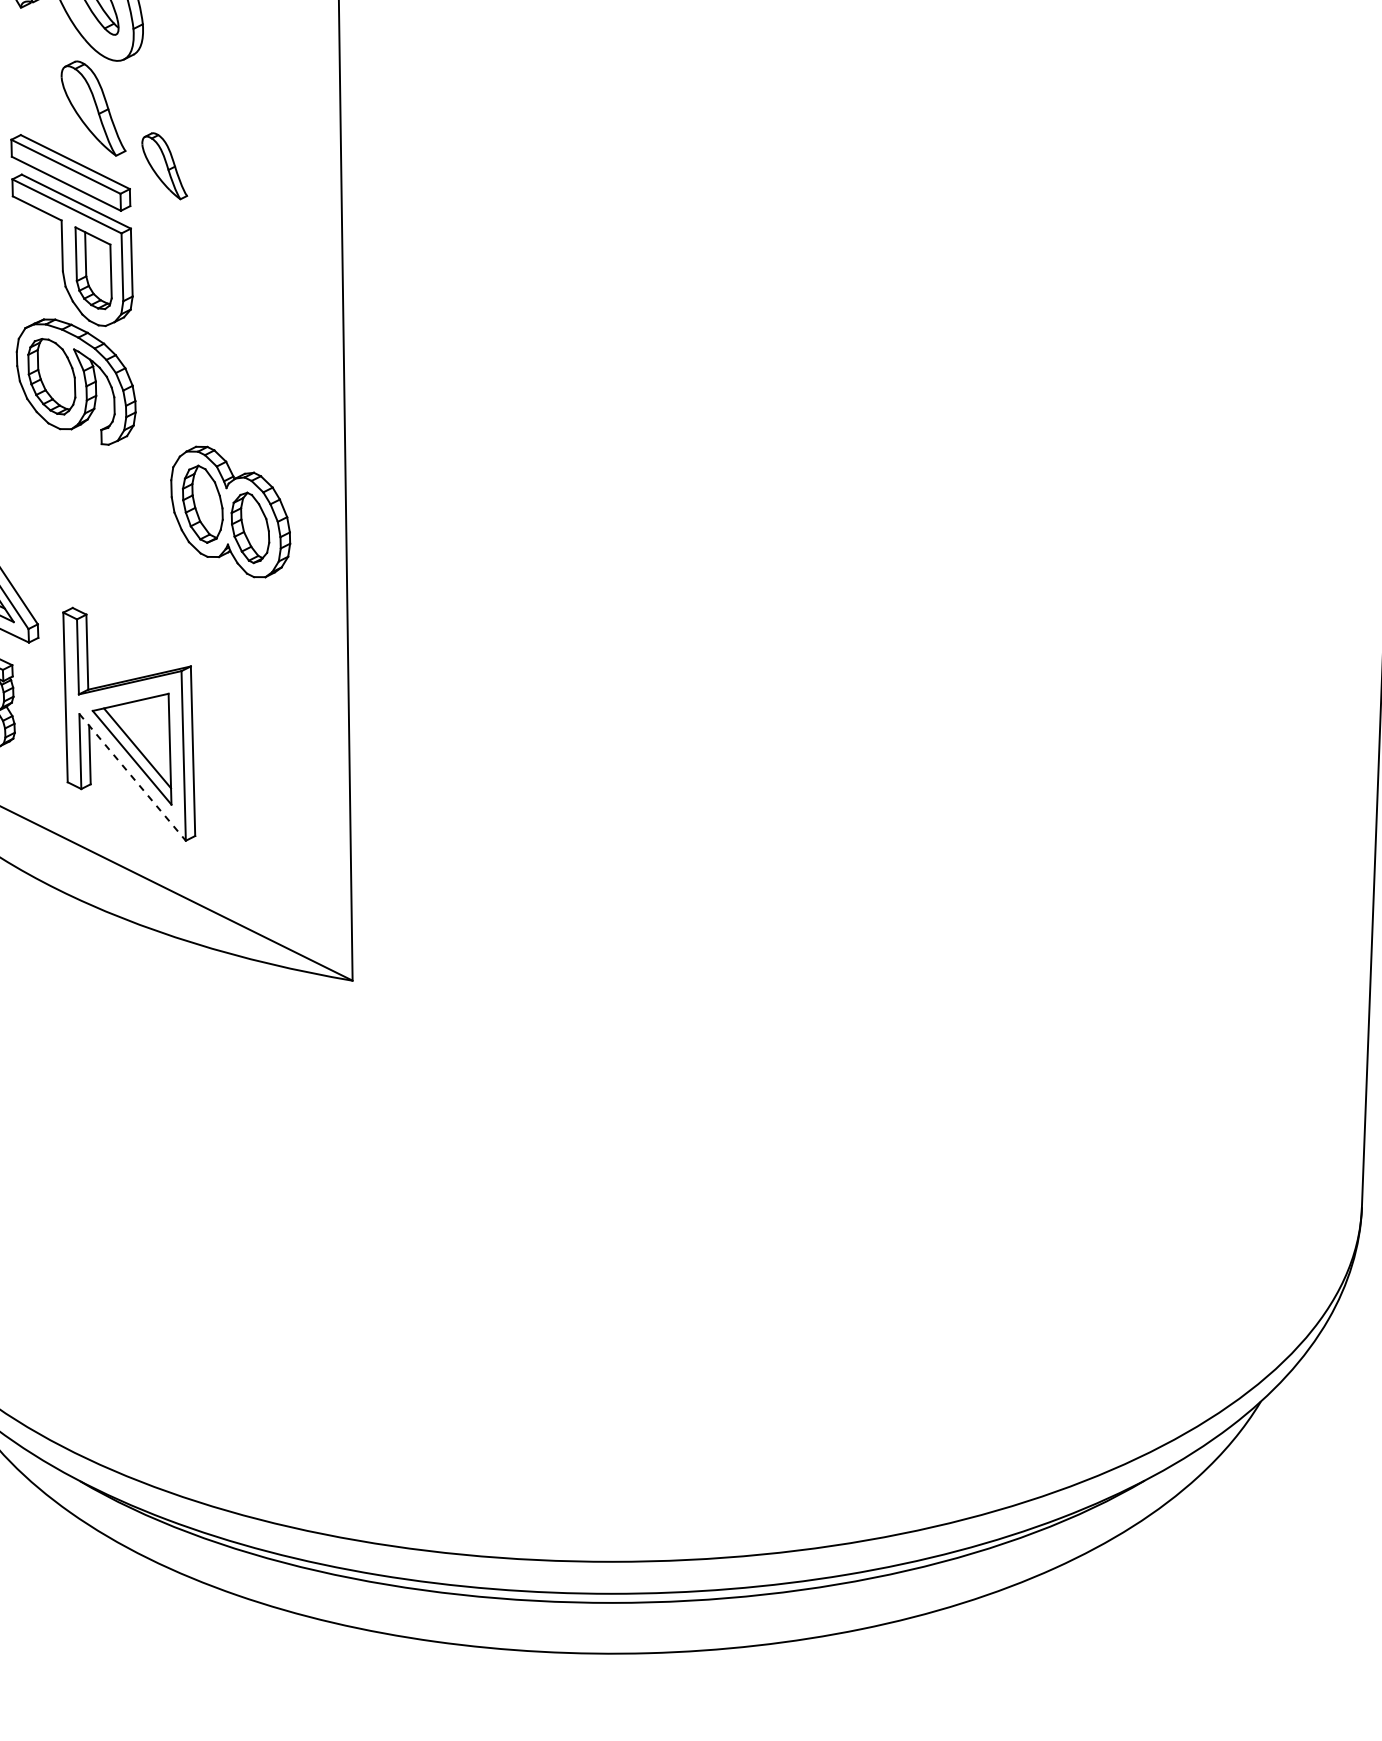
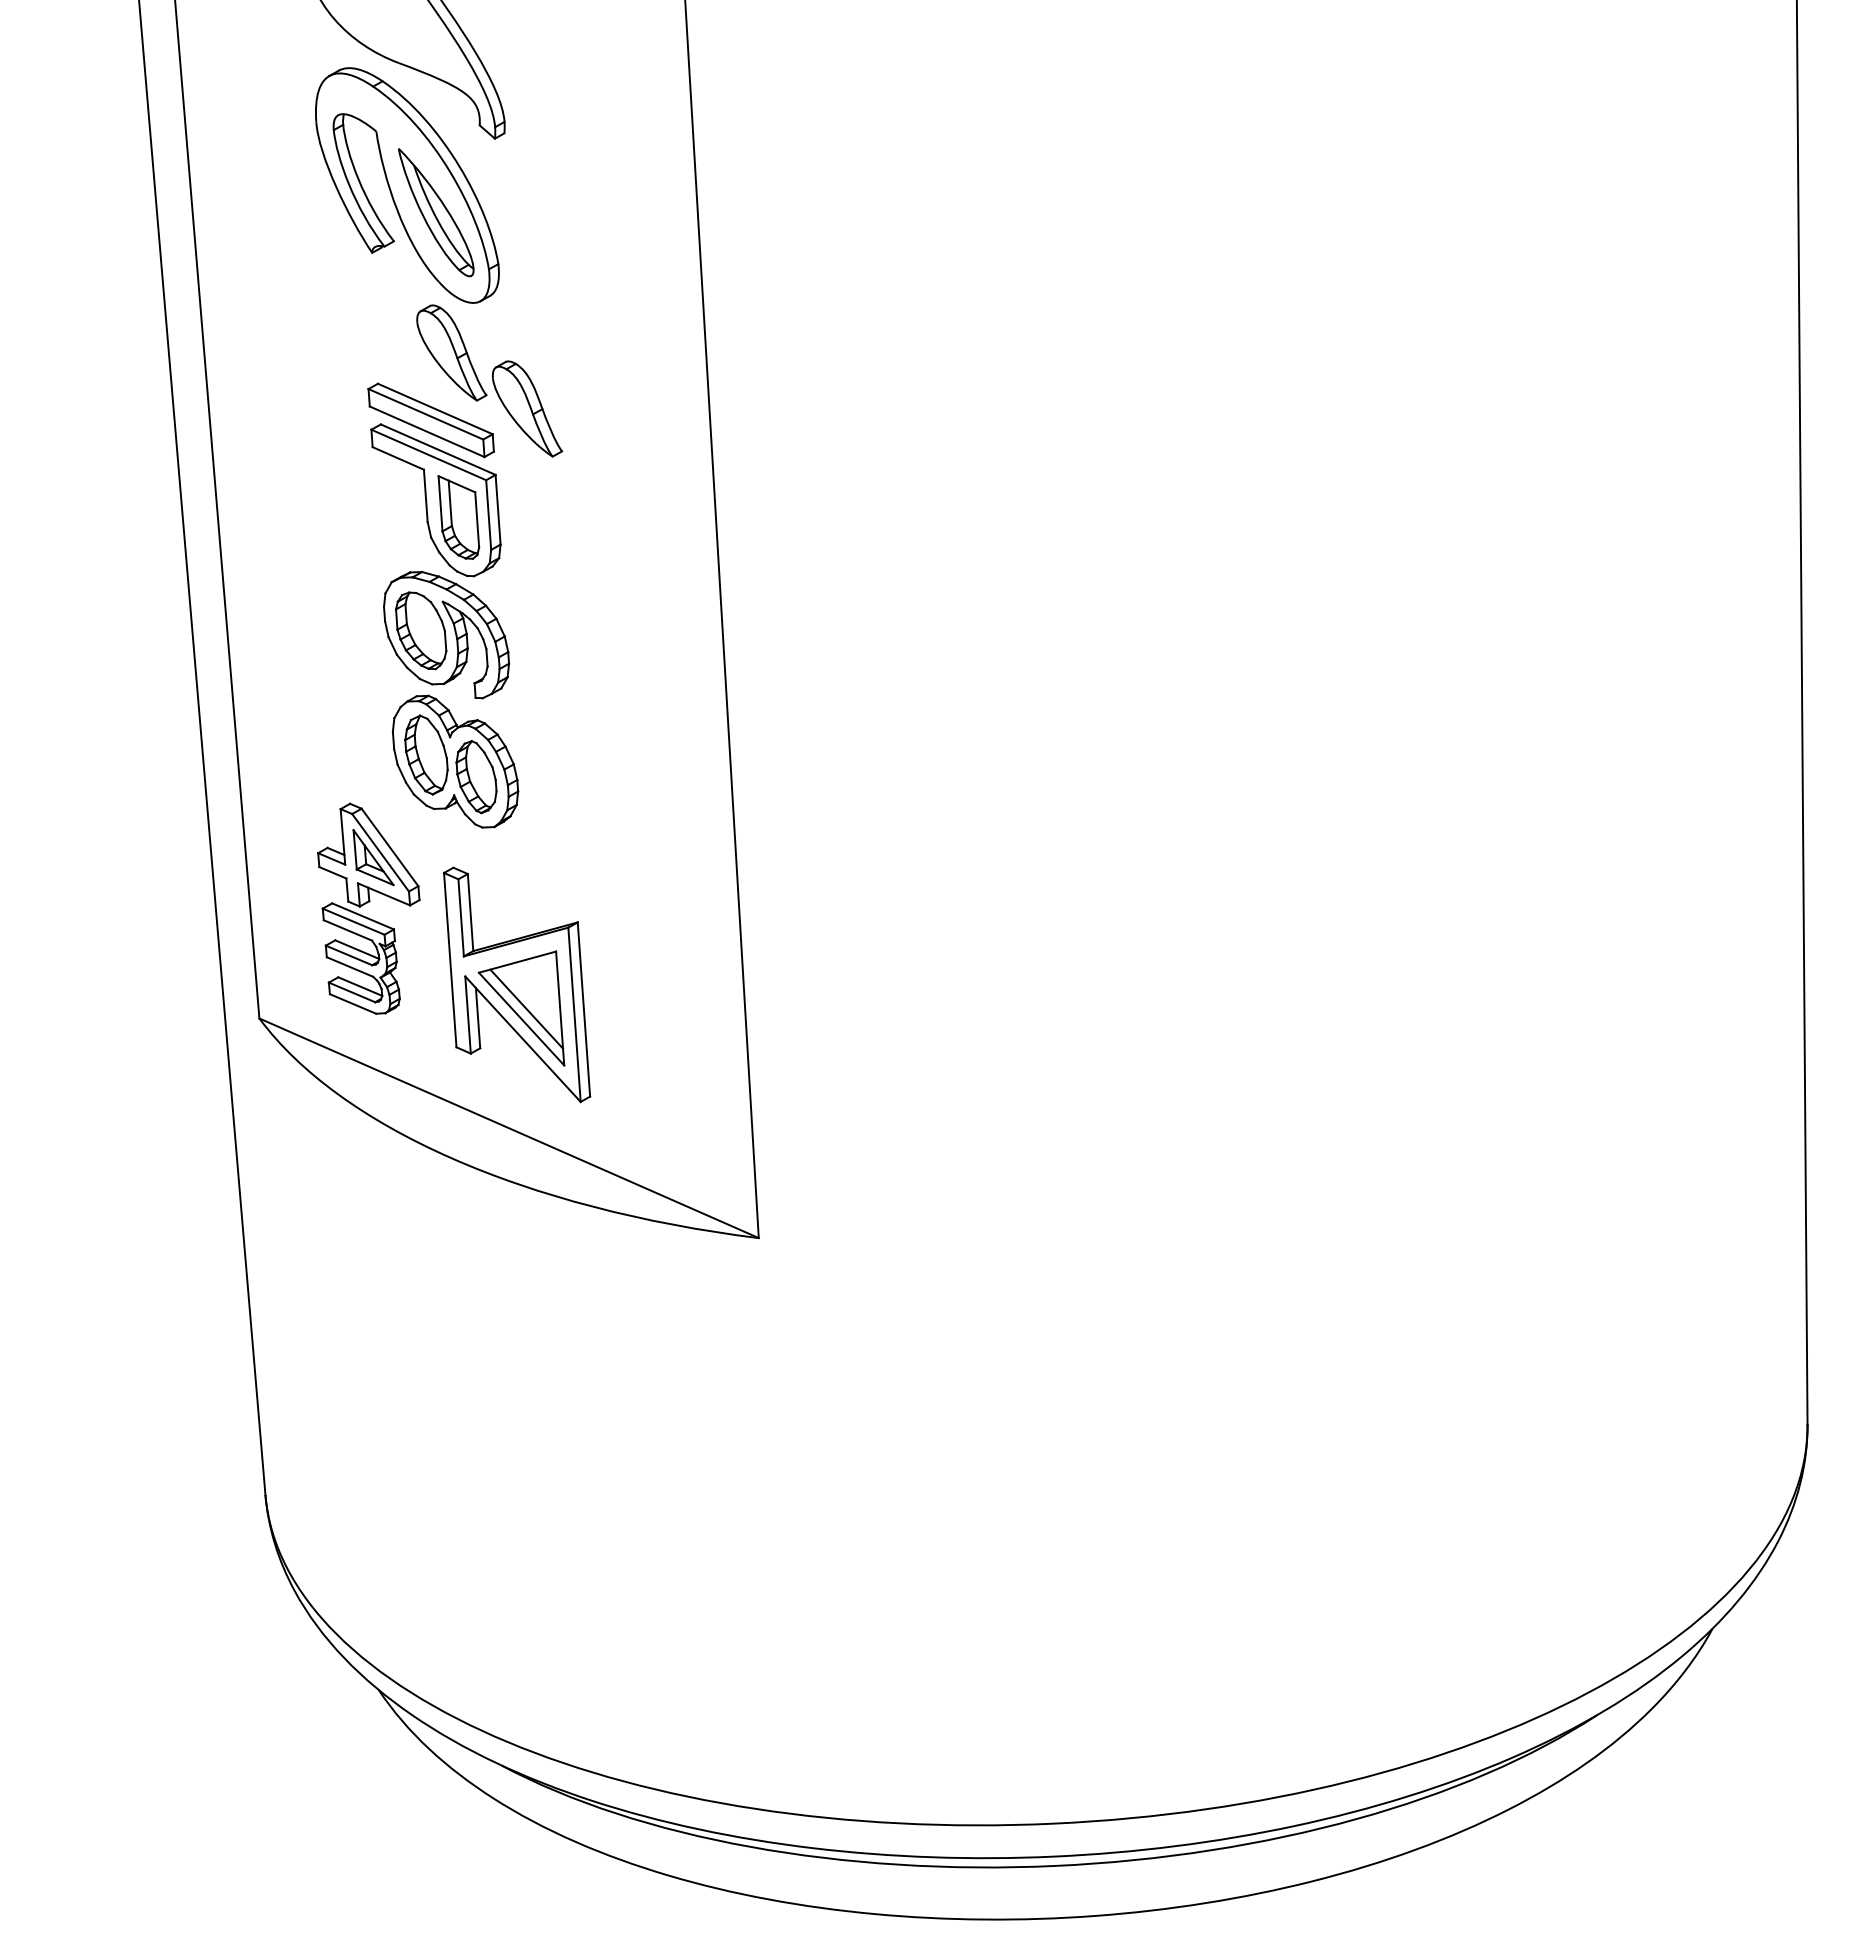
part: (164, 165) -> (527, 408), size x1.43
part: (230, 511) -> (455, 761), moved
line: (133, 777) -> (523, 1039), dashed -> solid

